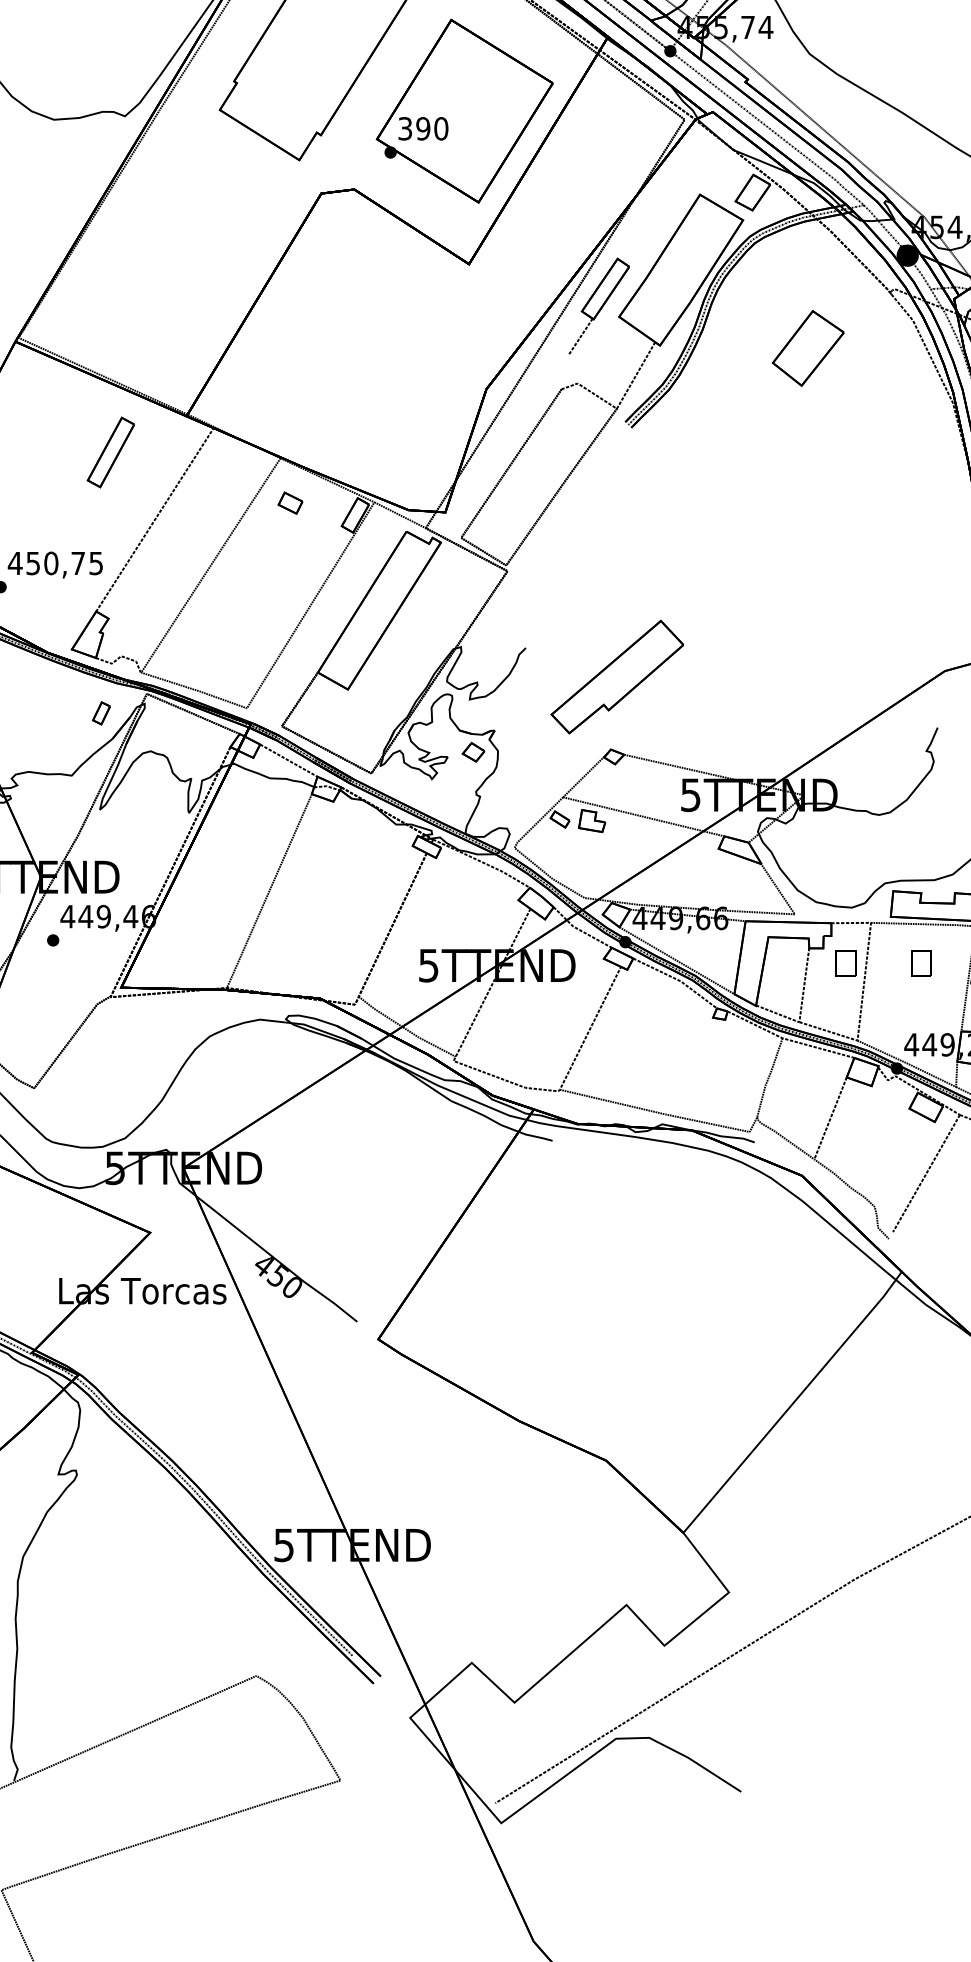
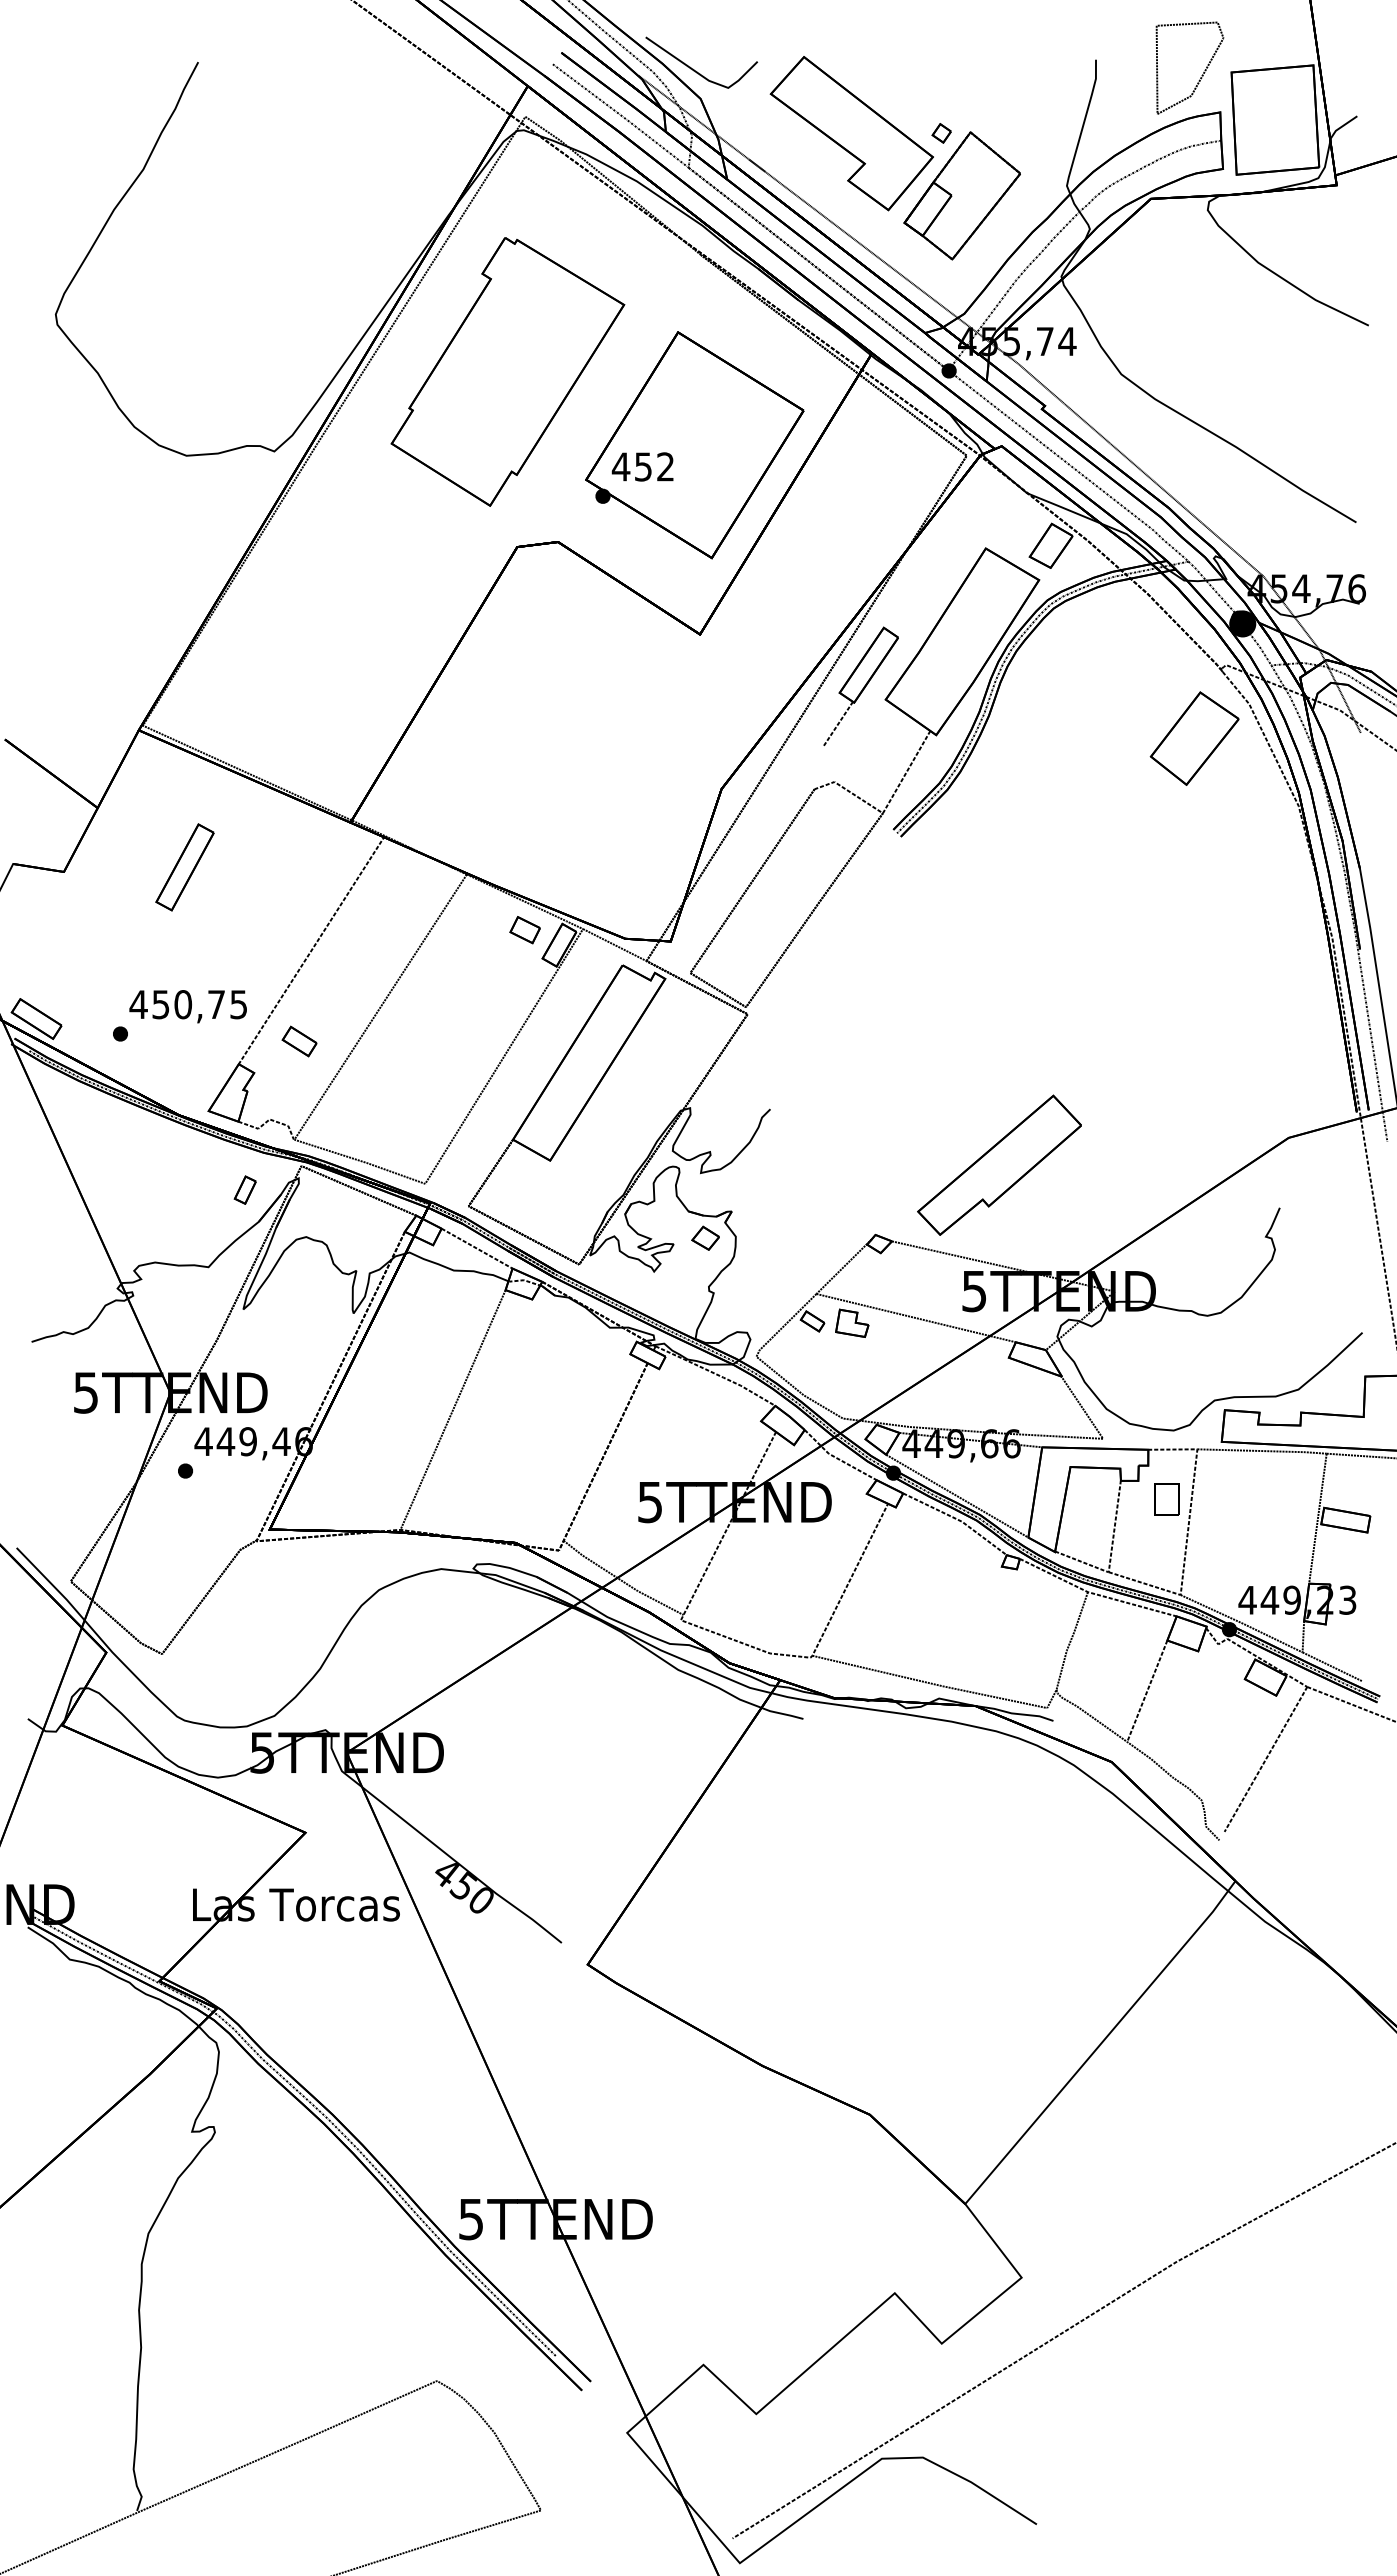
text: (422, 128) -> (642, 466), 390 -> 452
part: (808, 348) -> (1194, 738), moved
part: (110, 452) -> (184, 867), moved
part: (289, 503) -> (524, 930), moved
part: (145, 593) -> (299, 1041), added
part: (617, 676) -> (999, 1164), moved
part: (921, 963) -> (1259, 1499), removed

